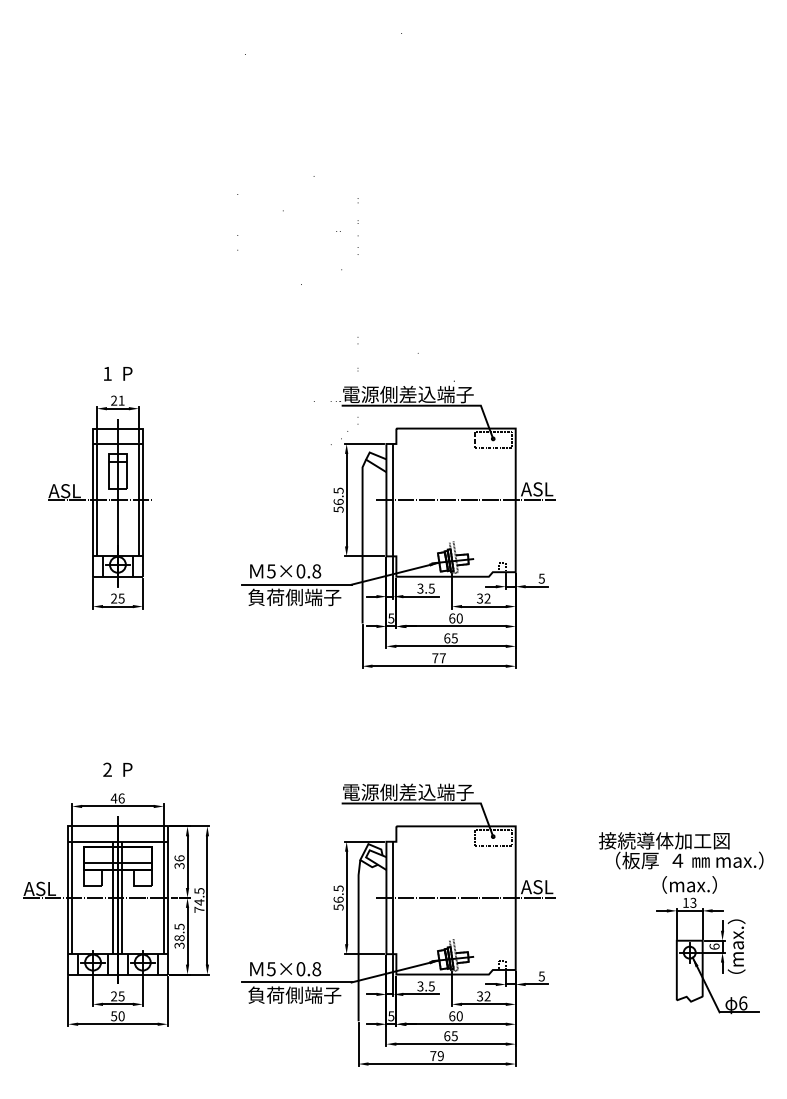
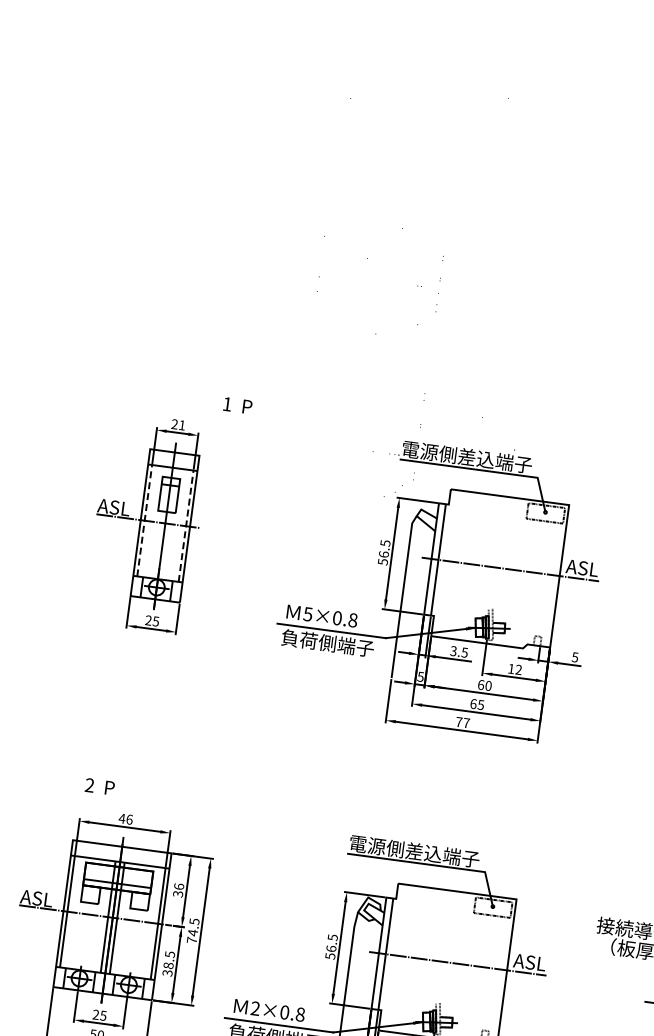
text: (118, 373) -> (238, 405), moved
line: (97, 499) -> (145, 520), solid -> dashed
line: (138, 499) -> (185, 525), solid -> dashed
text: (479, 598) -> (510, 668), 32 -> 12
text: (117, 769) -> (99, 786), moved
text: (271, 969) -> (255, 1008), 5×0.8 -> 2×0.8

